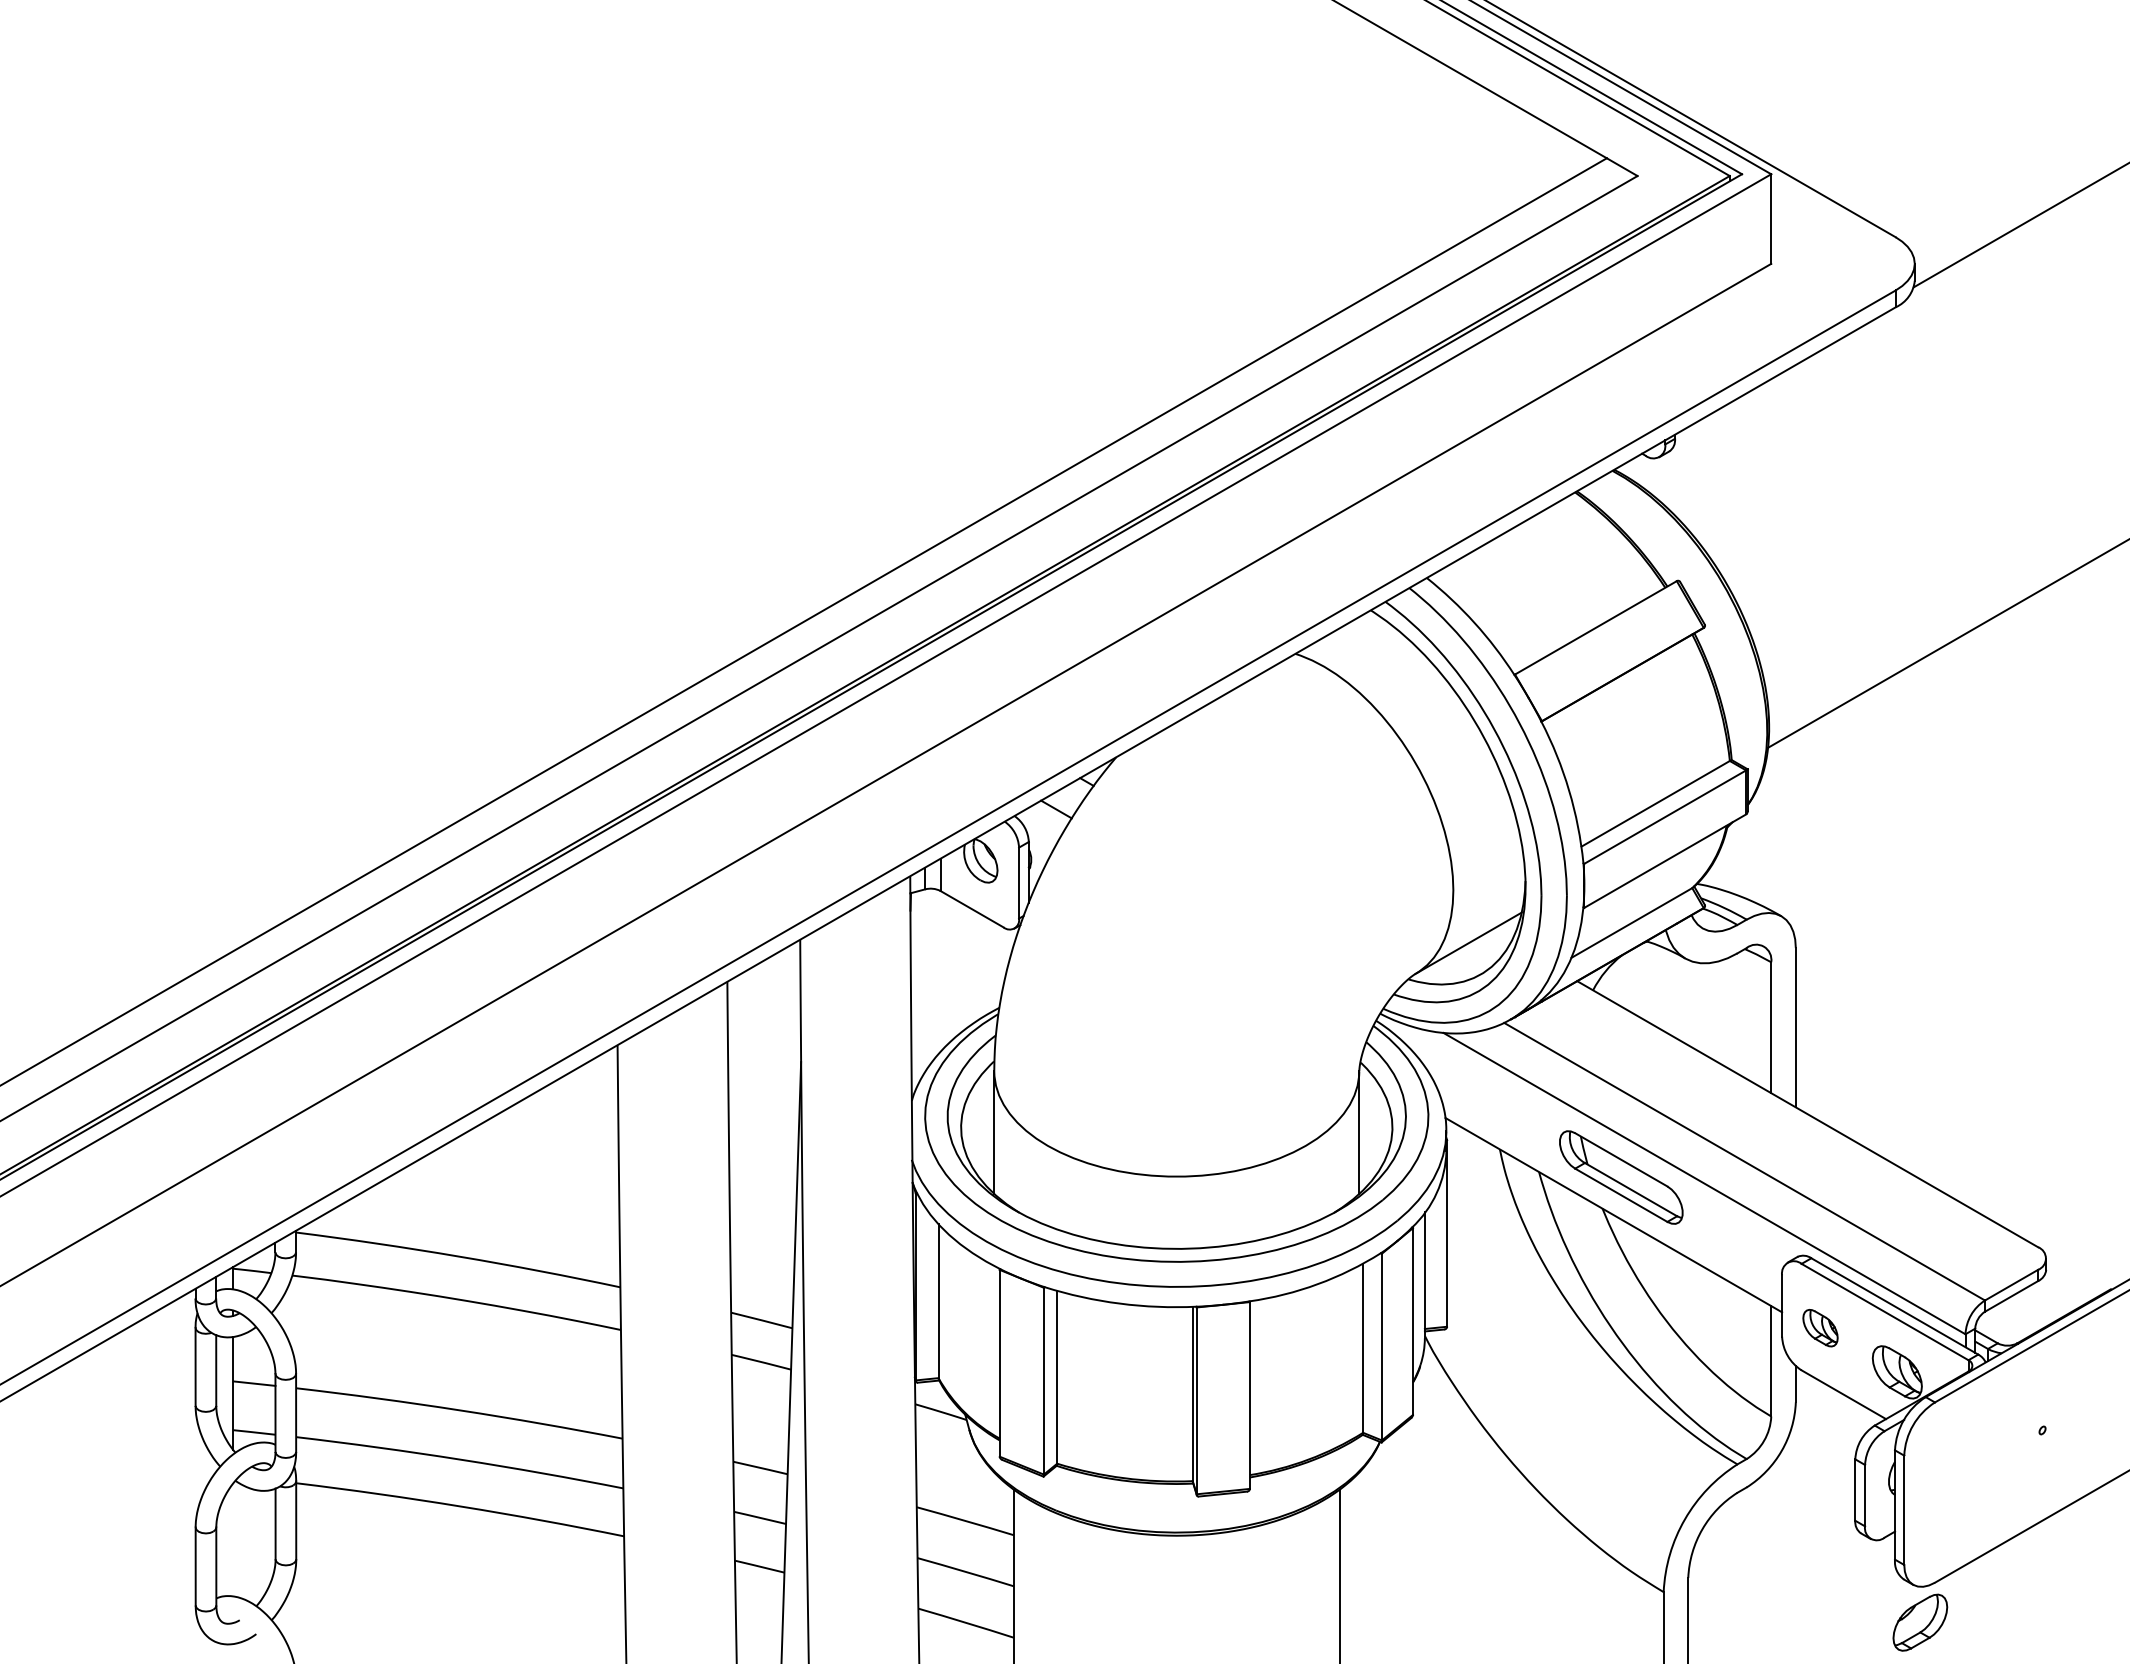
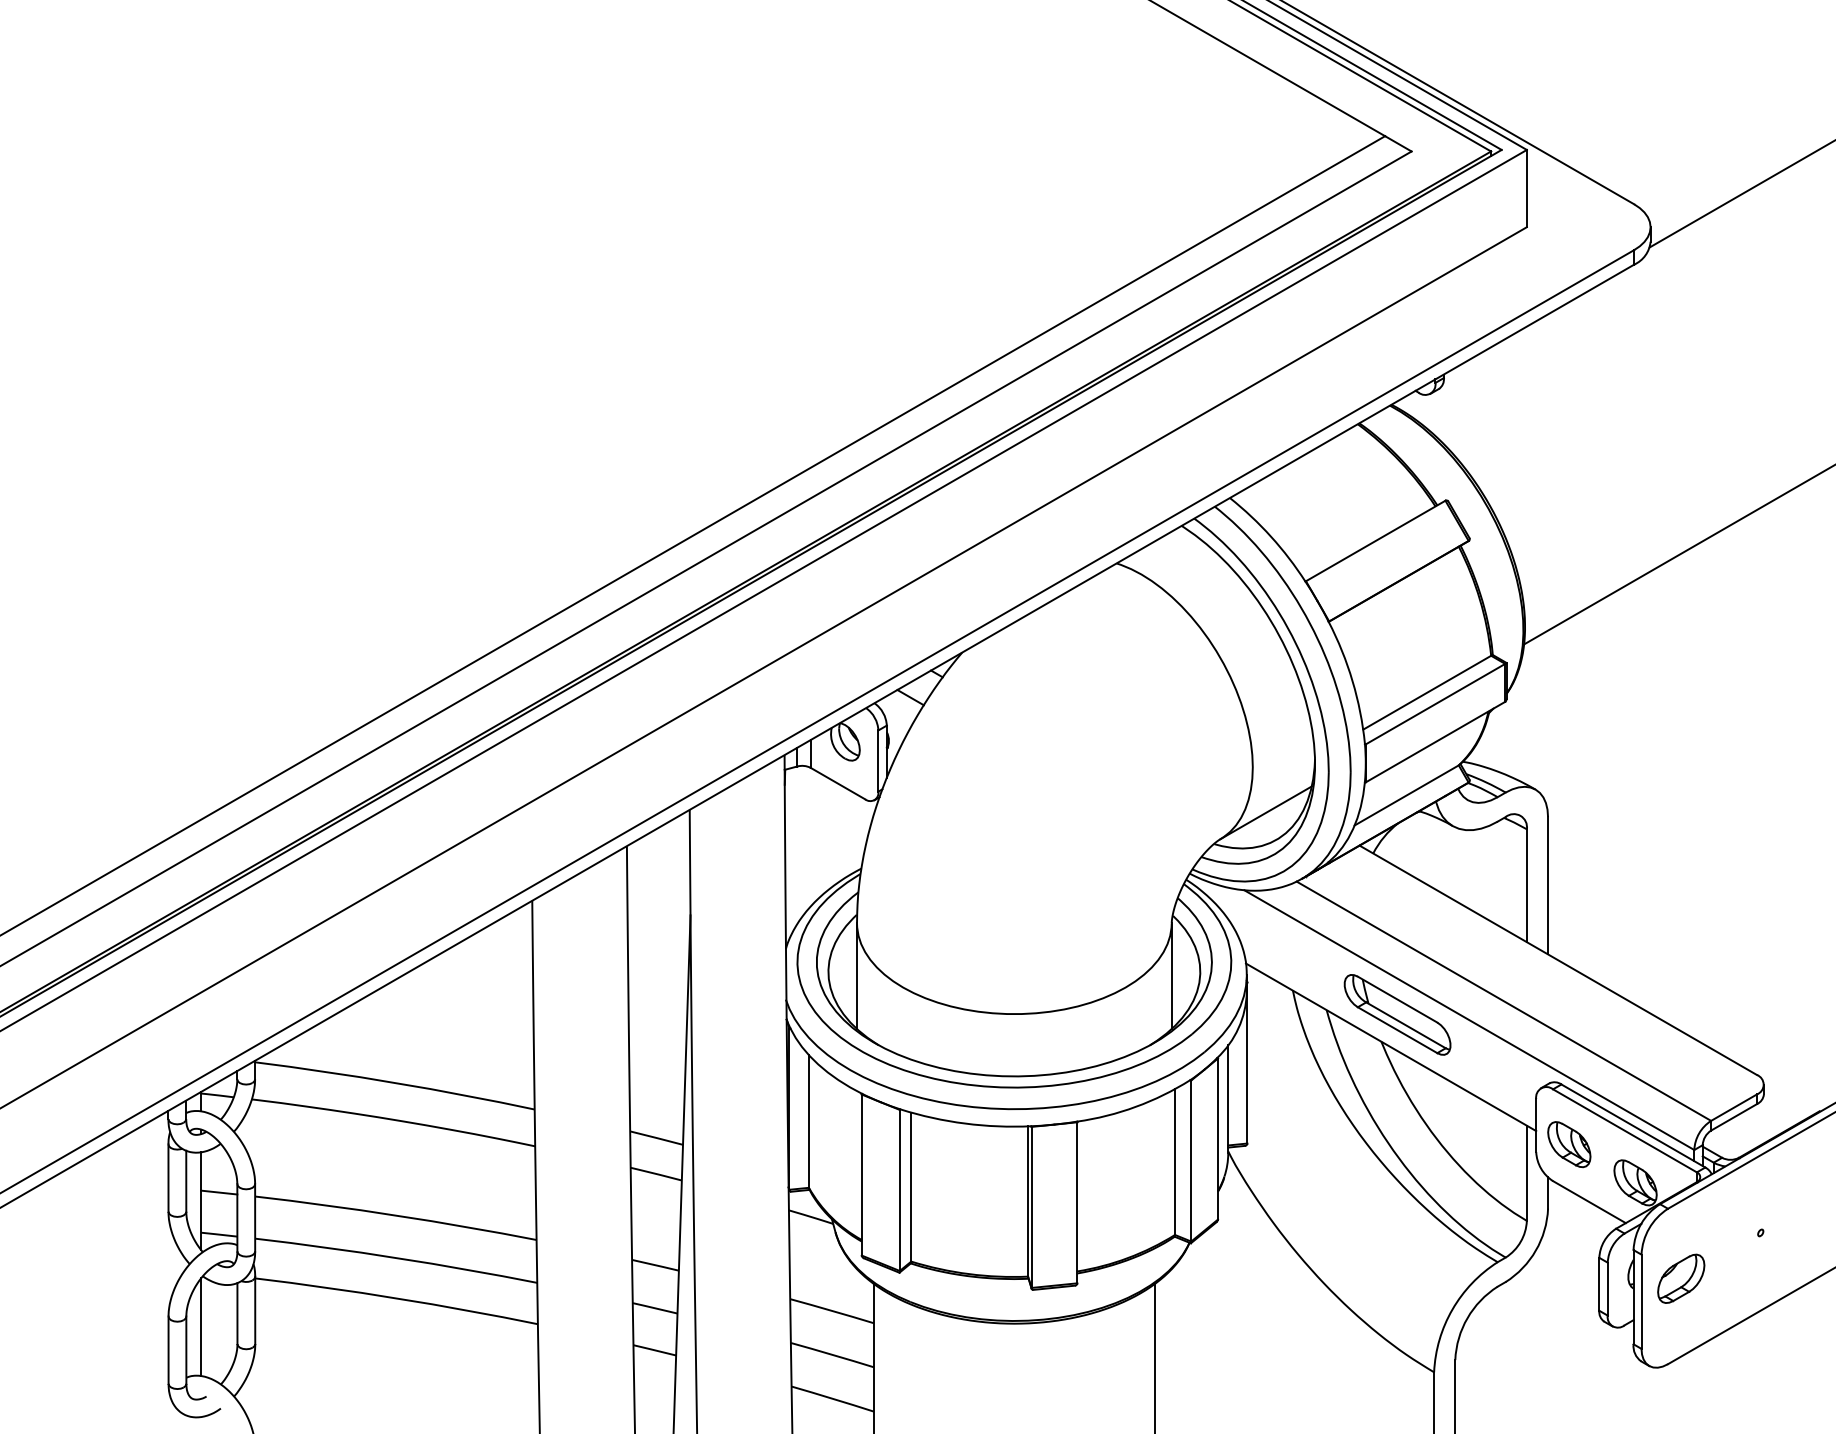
part: (1820, 1328) -> (1569, 1145), size x1.43
line: (233, 1539) -> (201, 1326), added
part: (1920, 1622) -> (1681, 1278), moved

